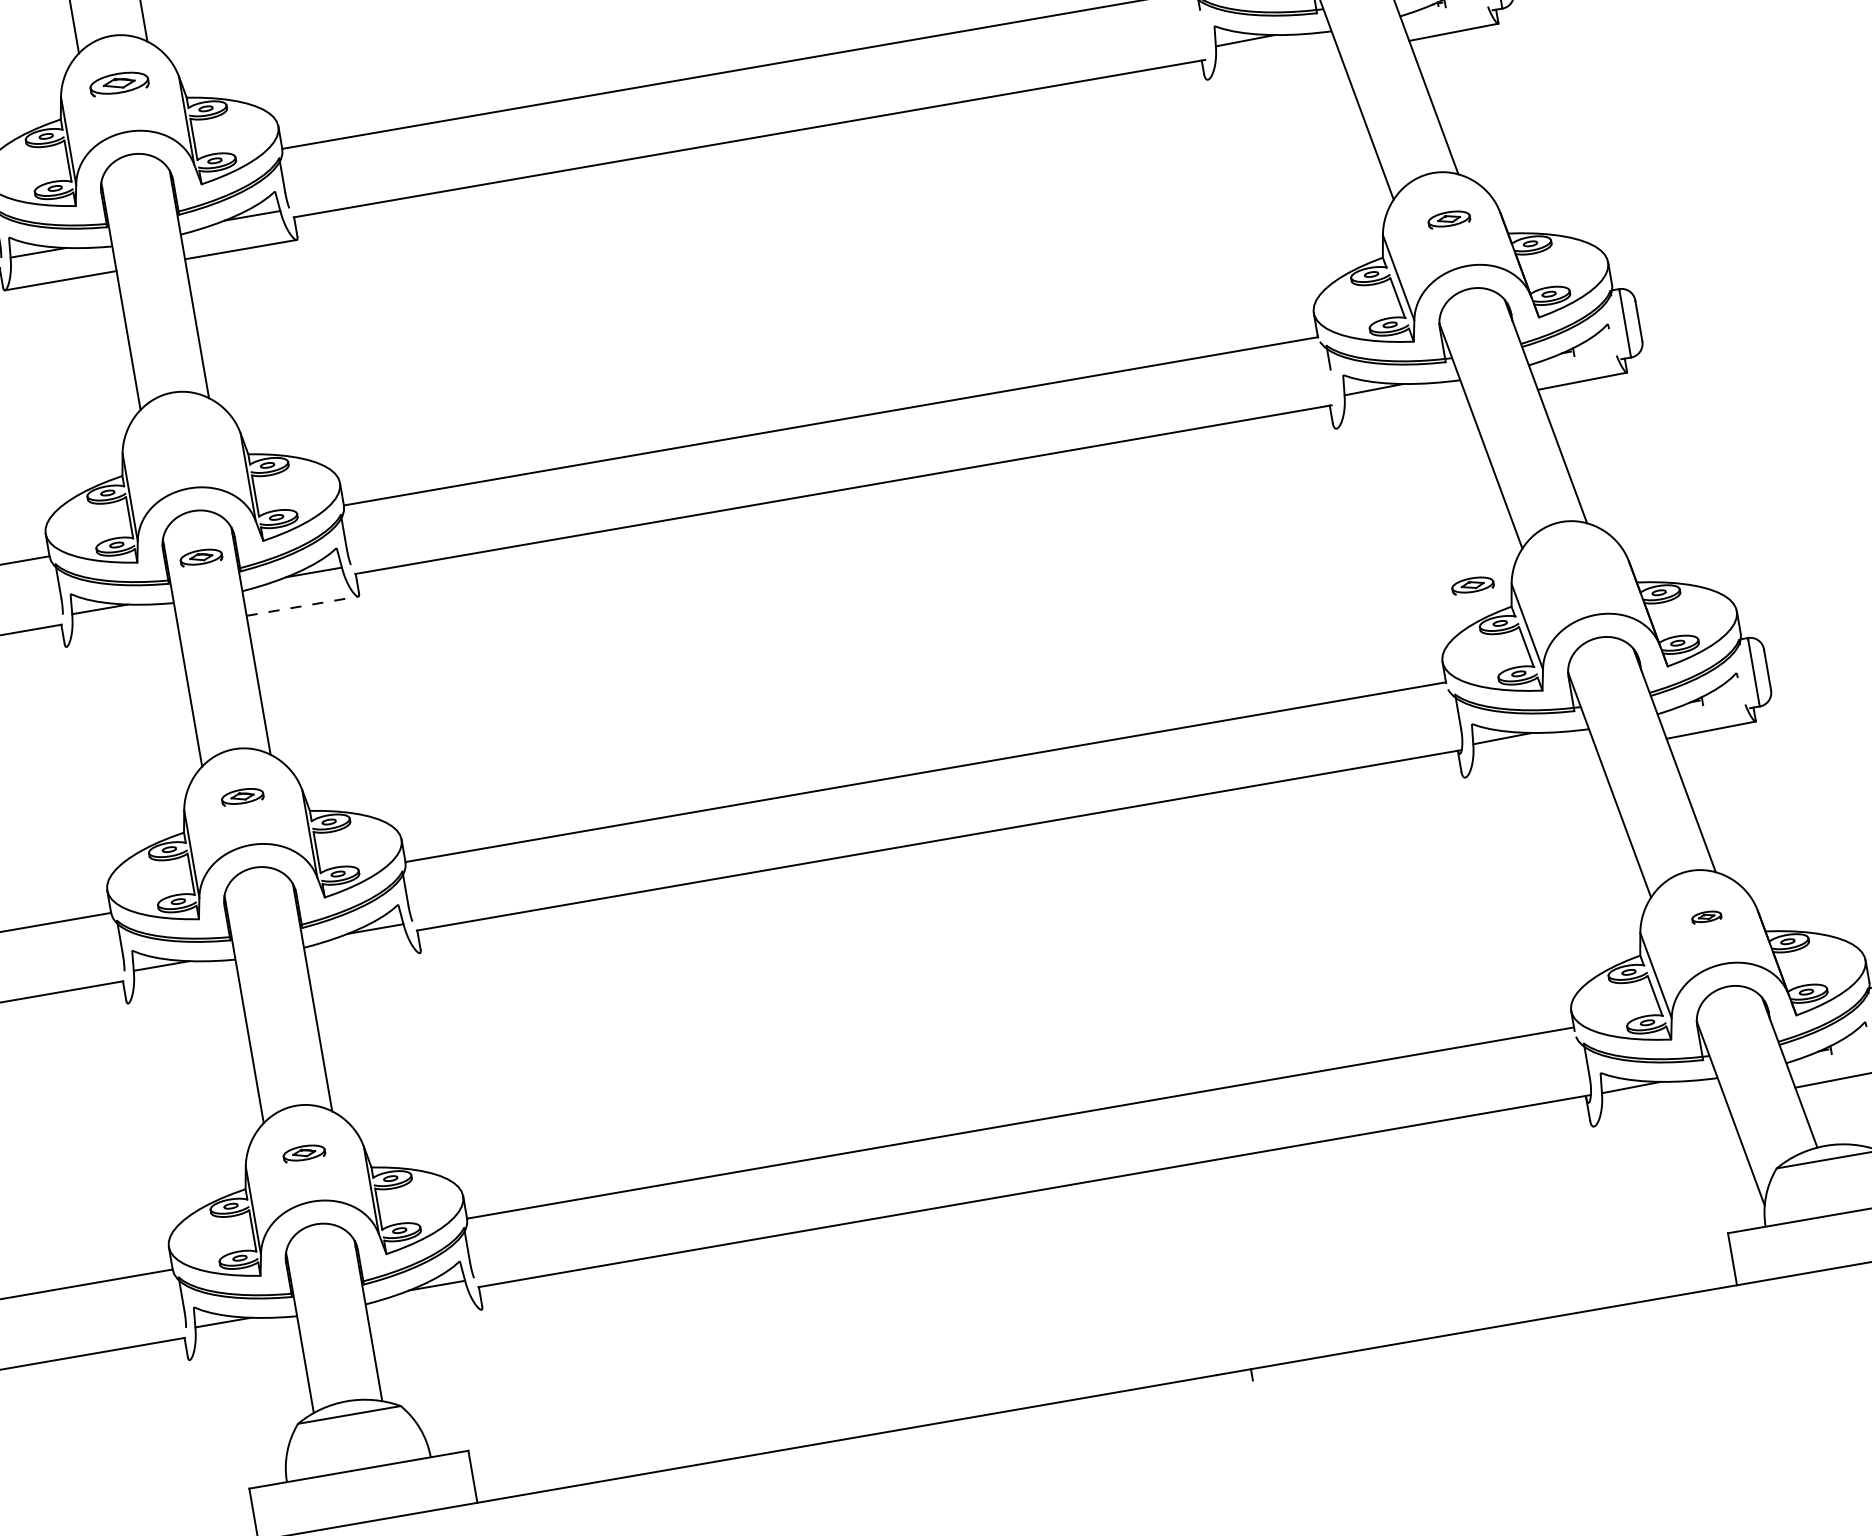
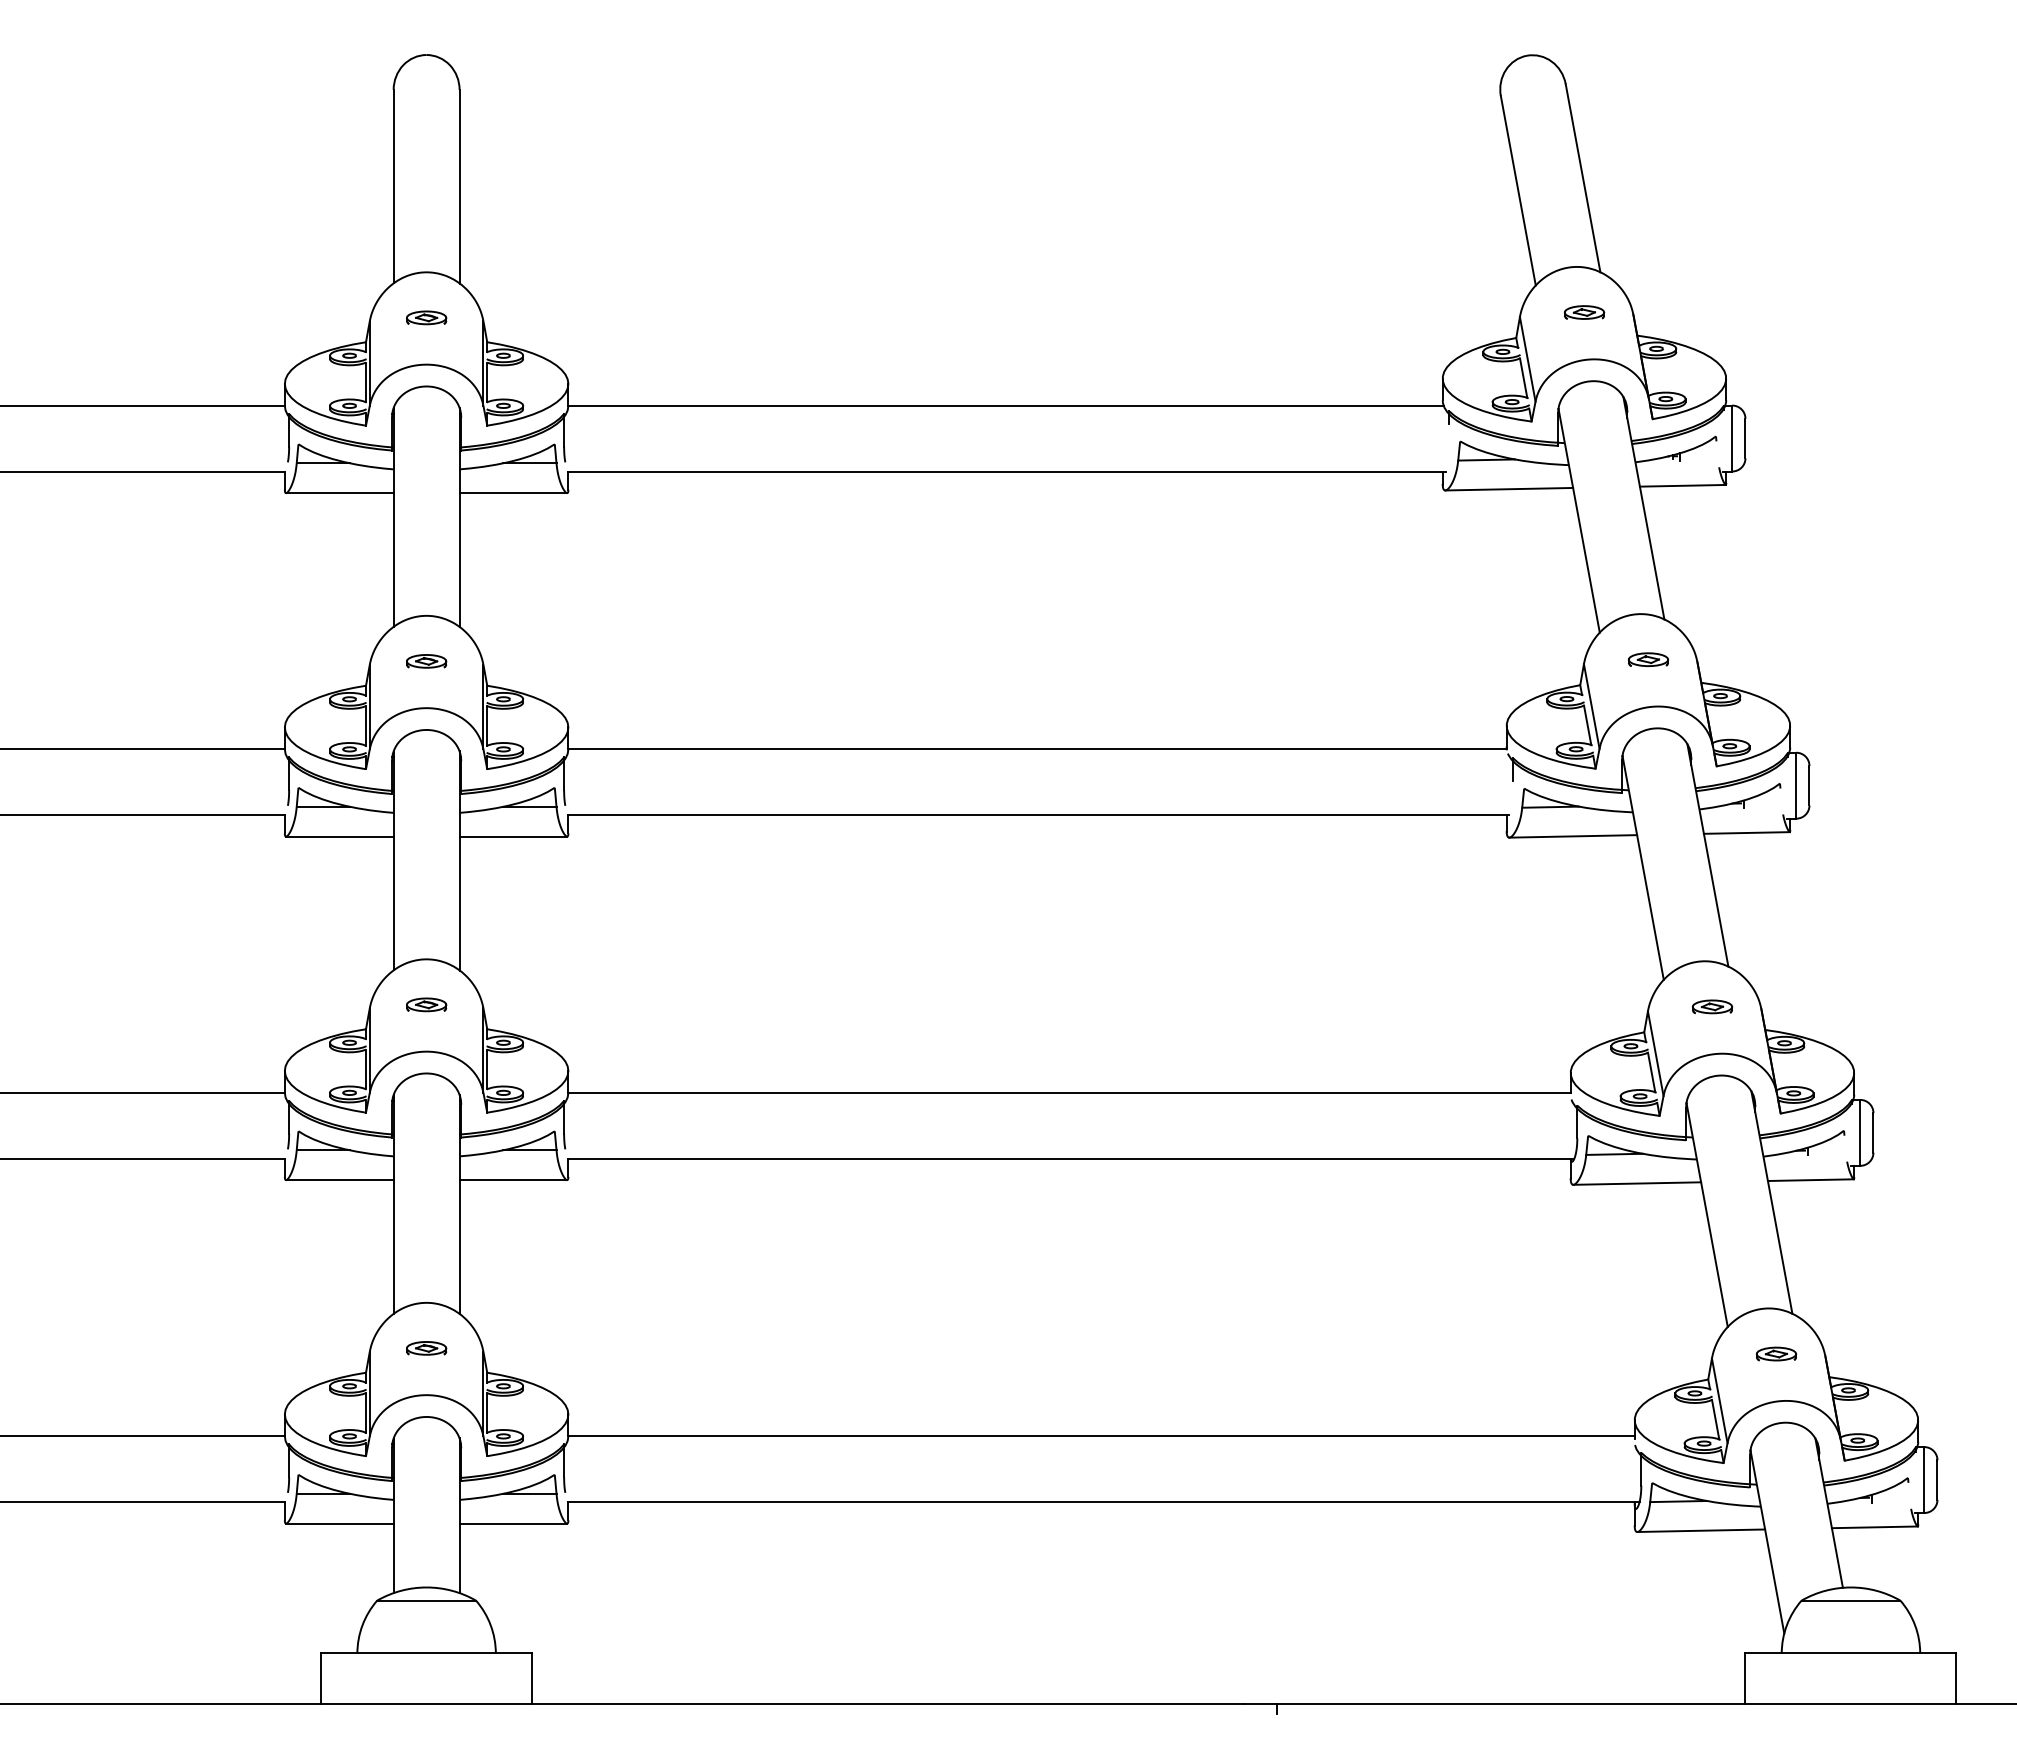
line: (1274, 66) -> (1509, 488), added
part: (119, 82) -> (426, 317), size x0.71
line: (1402, 416) -> (1573, 836), added
part: (201, 557) -> (426, 661), moved
part: (1472, 584) -> (1712, 1006), moved
line: (302, 606) -> (513, 836), dashed -> solid
line: (121, 637) -> (339, 836), added
line: (1531, 764) -> (1637, 1183), added
part: (1706, 916) -> (1776, 1353), size x1.43
line: (364, 963) -> (513, 1180), added
line: (183, 994) -> (339, 1180), added
line: (1660, 1113) -> (1701, 1530), added
line: (425, 1319) -> (513, 1523), added
line: (245, 1350) -> (339, 1523), added

